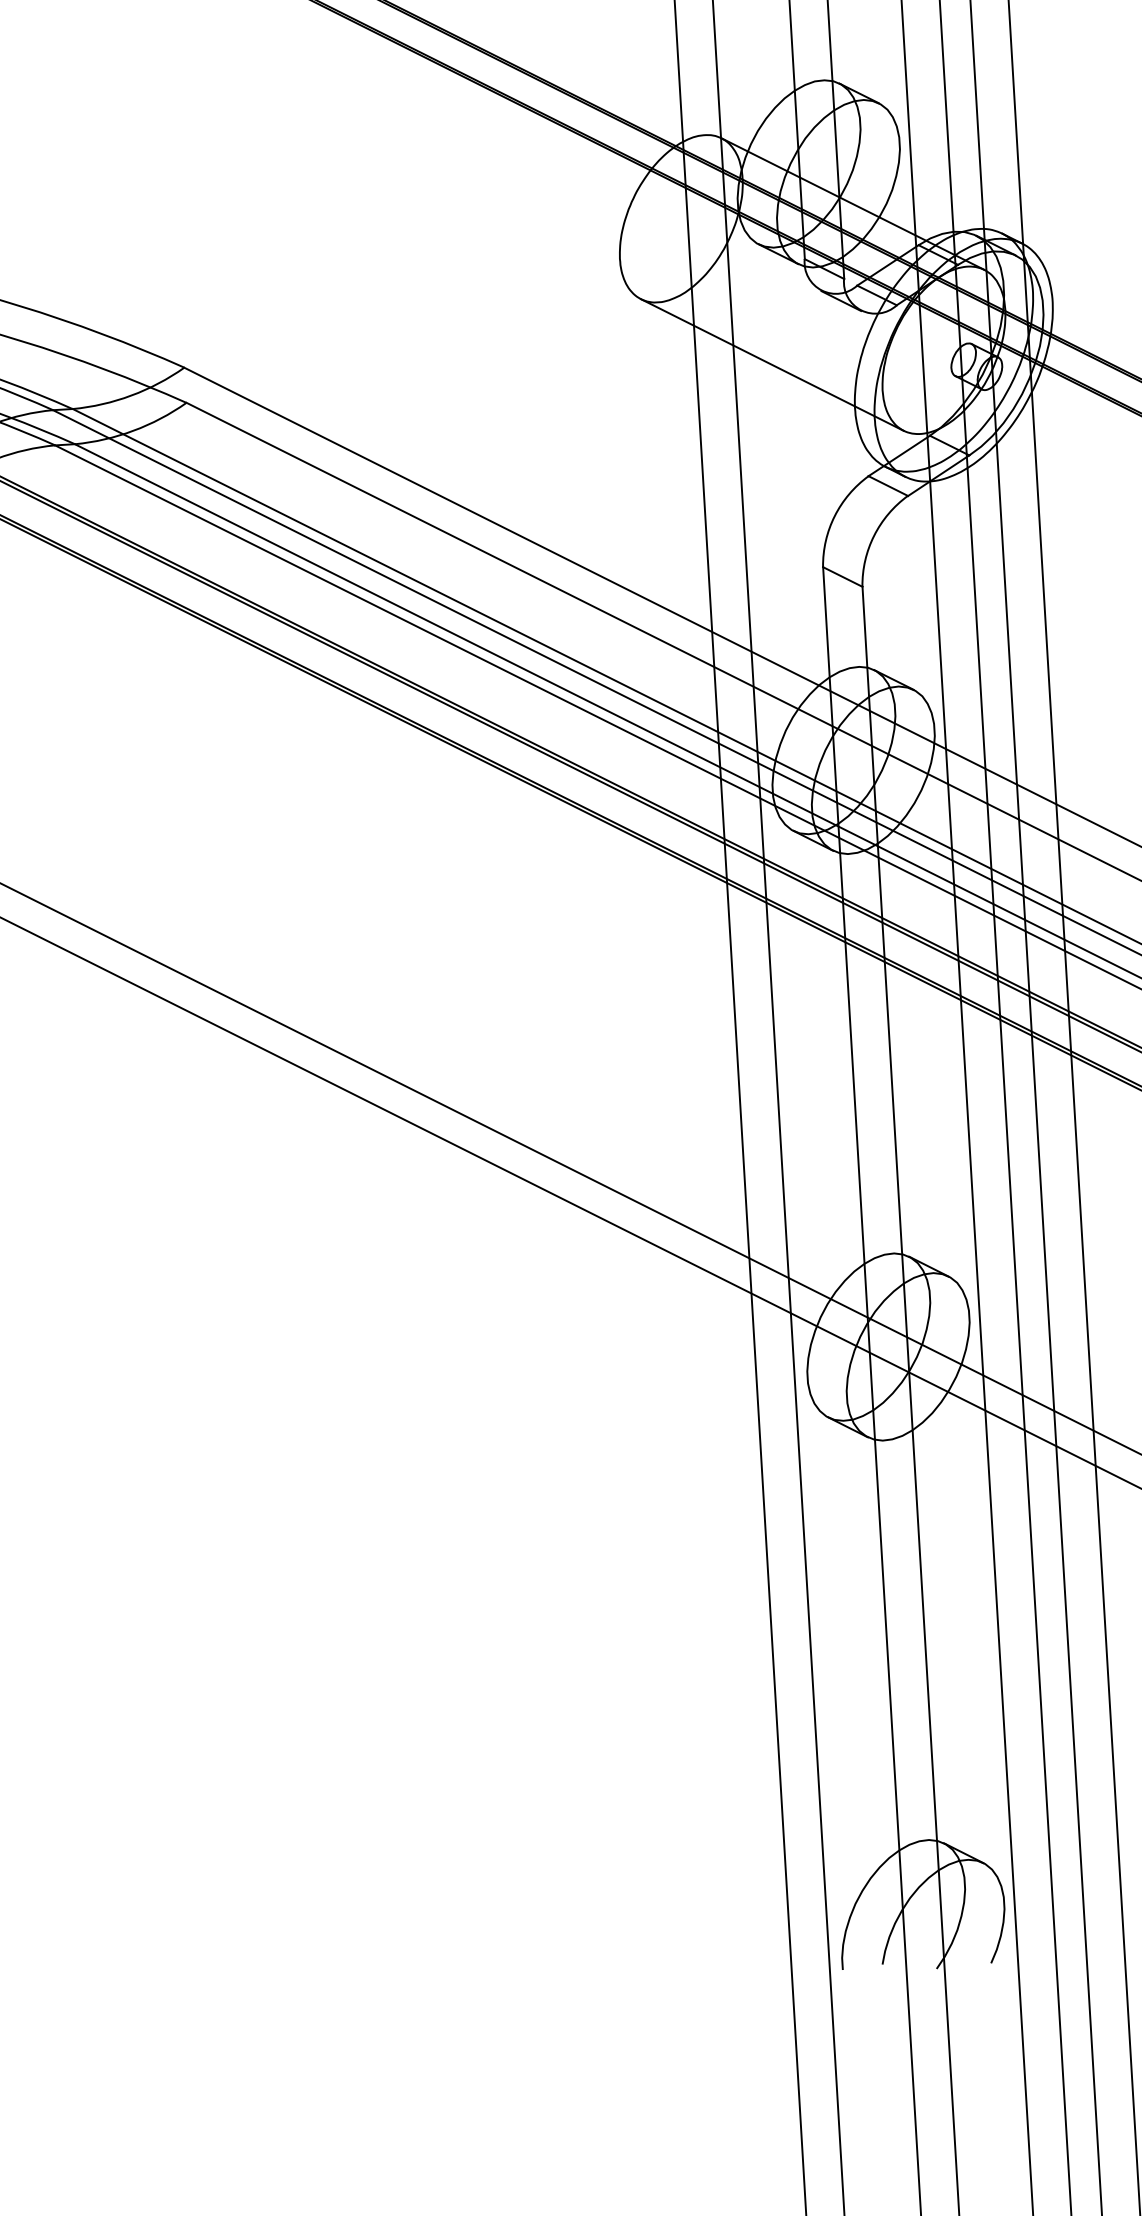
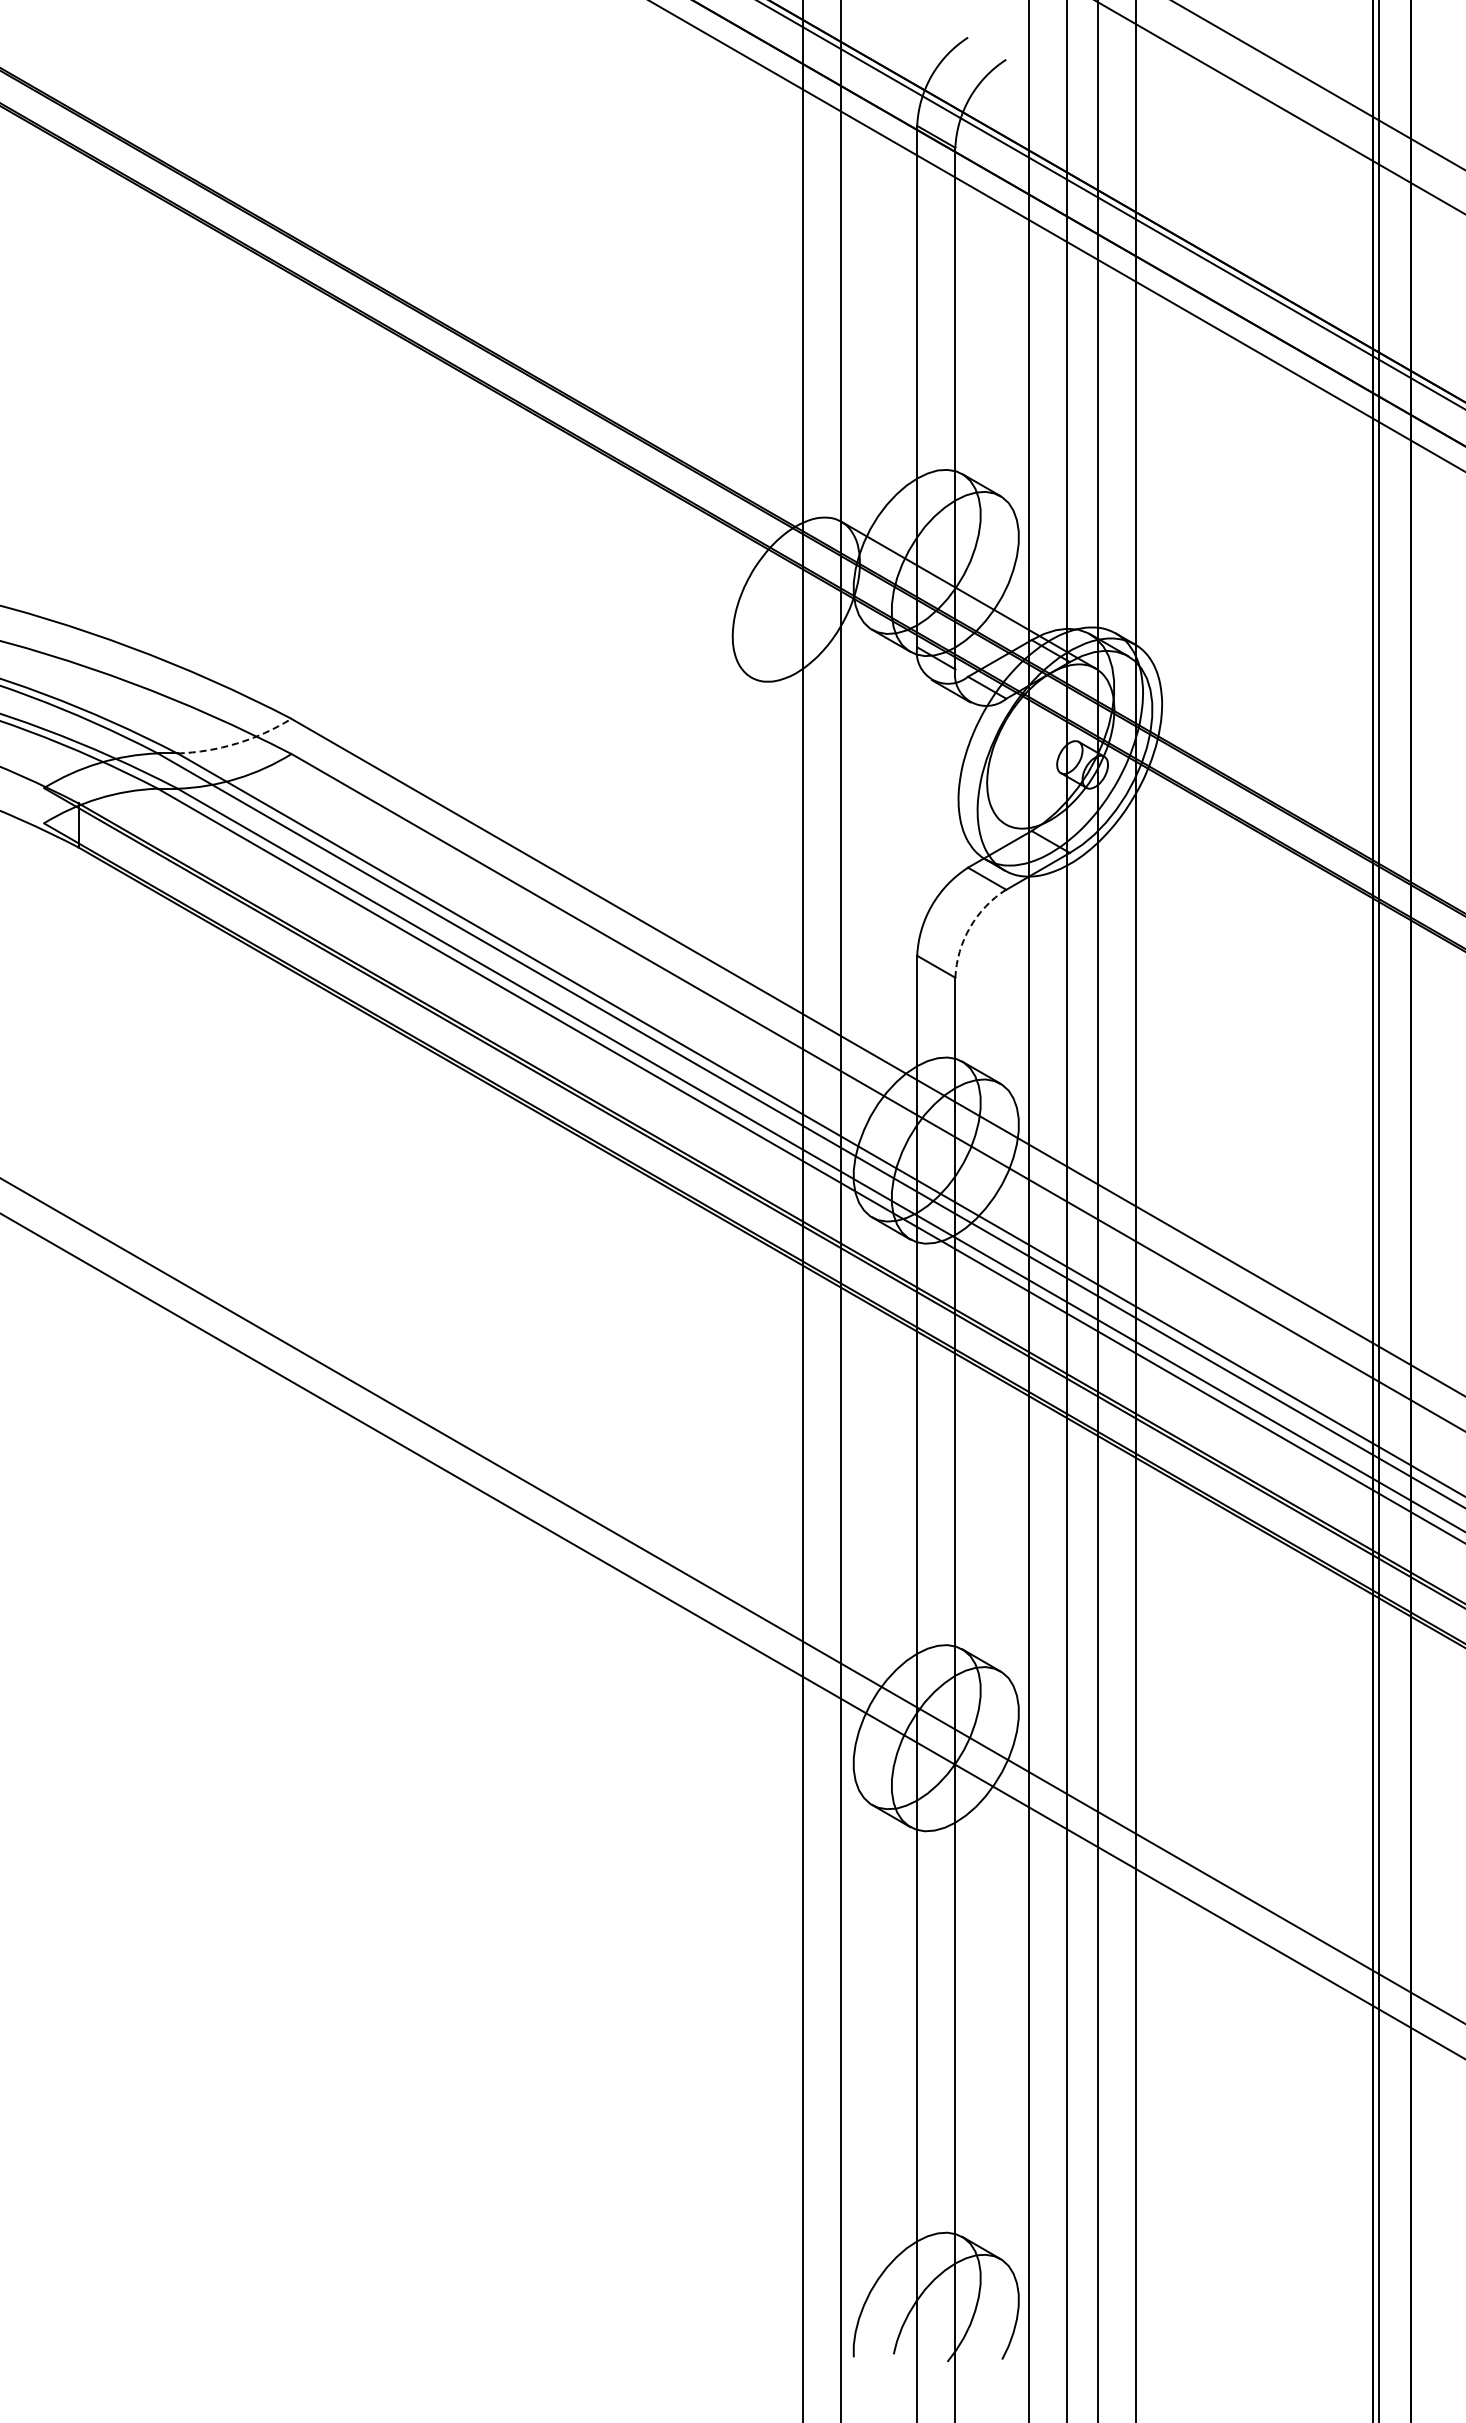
line: (772, 364) -> (878, 750), removed
arc: (130, 395) -> (236, 743), solid -> dashed
arc: (874, 535) -> (970, 927), solid -> dashed

